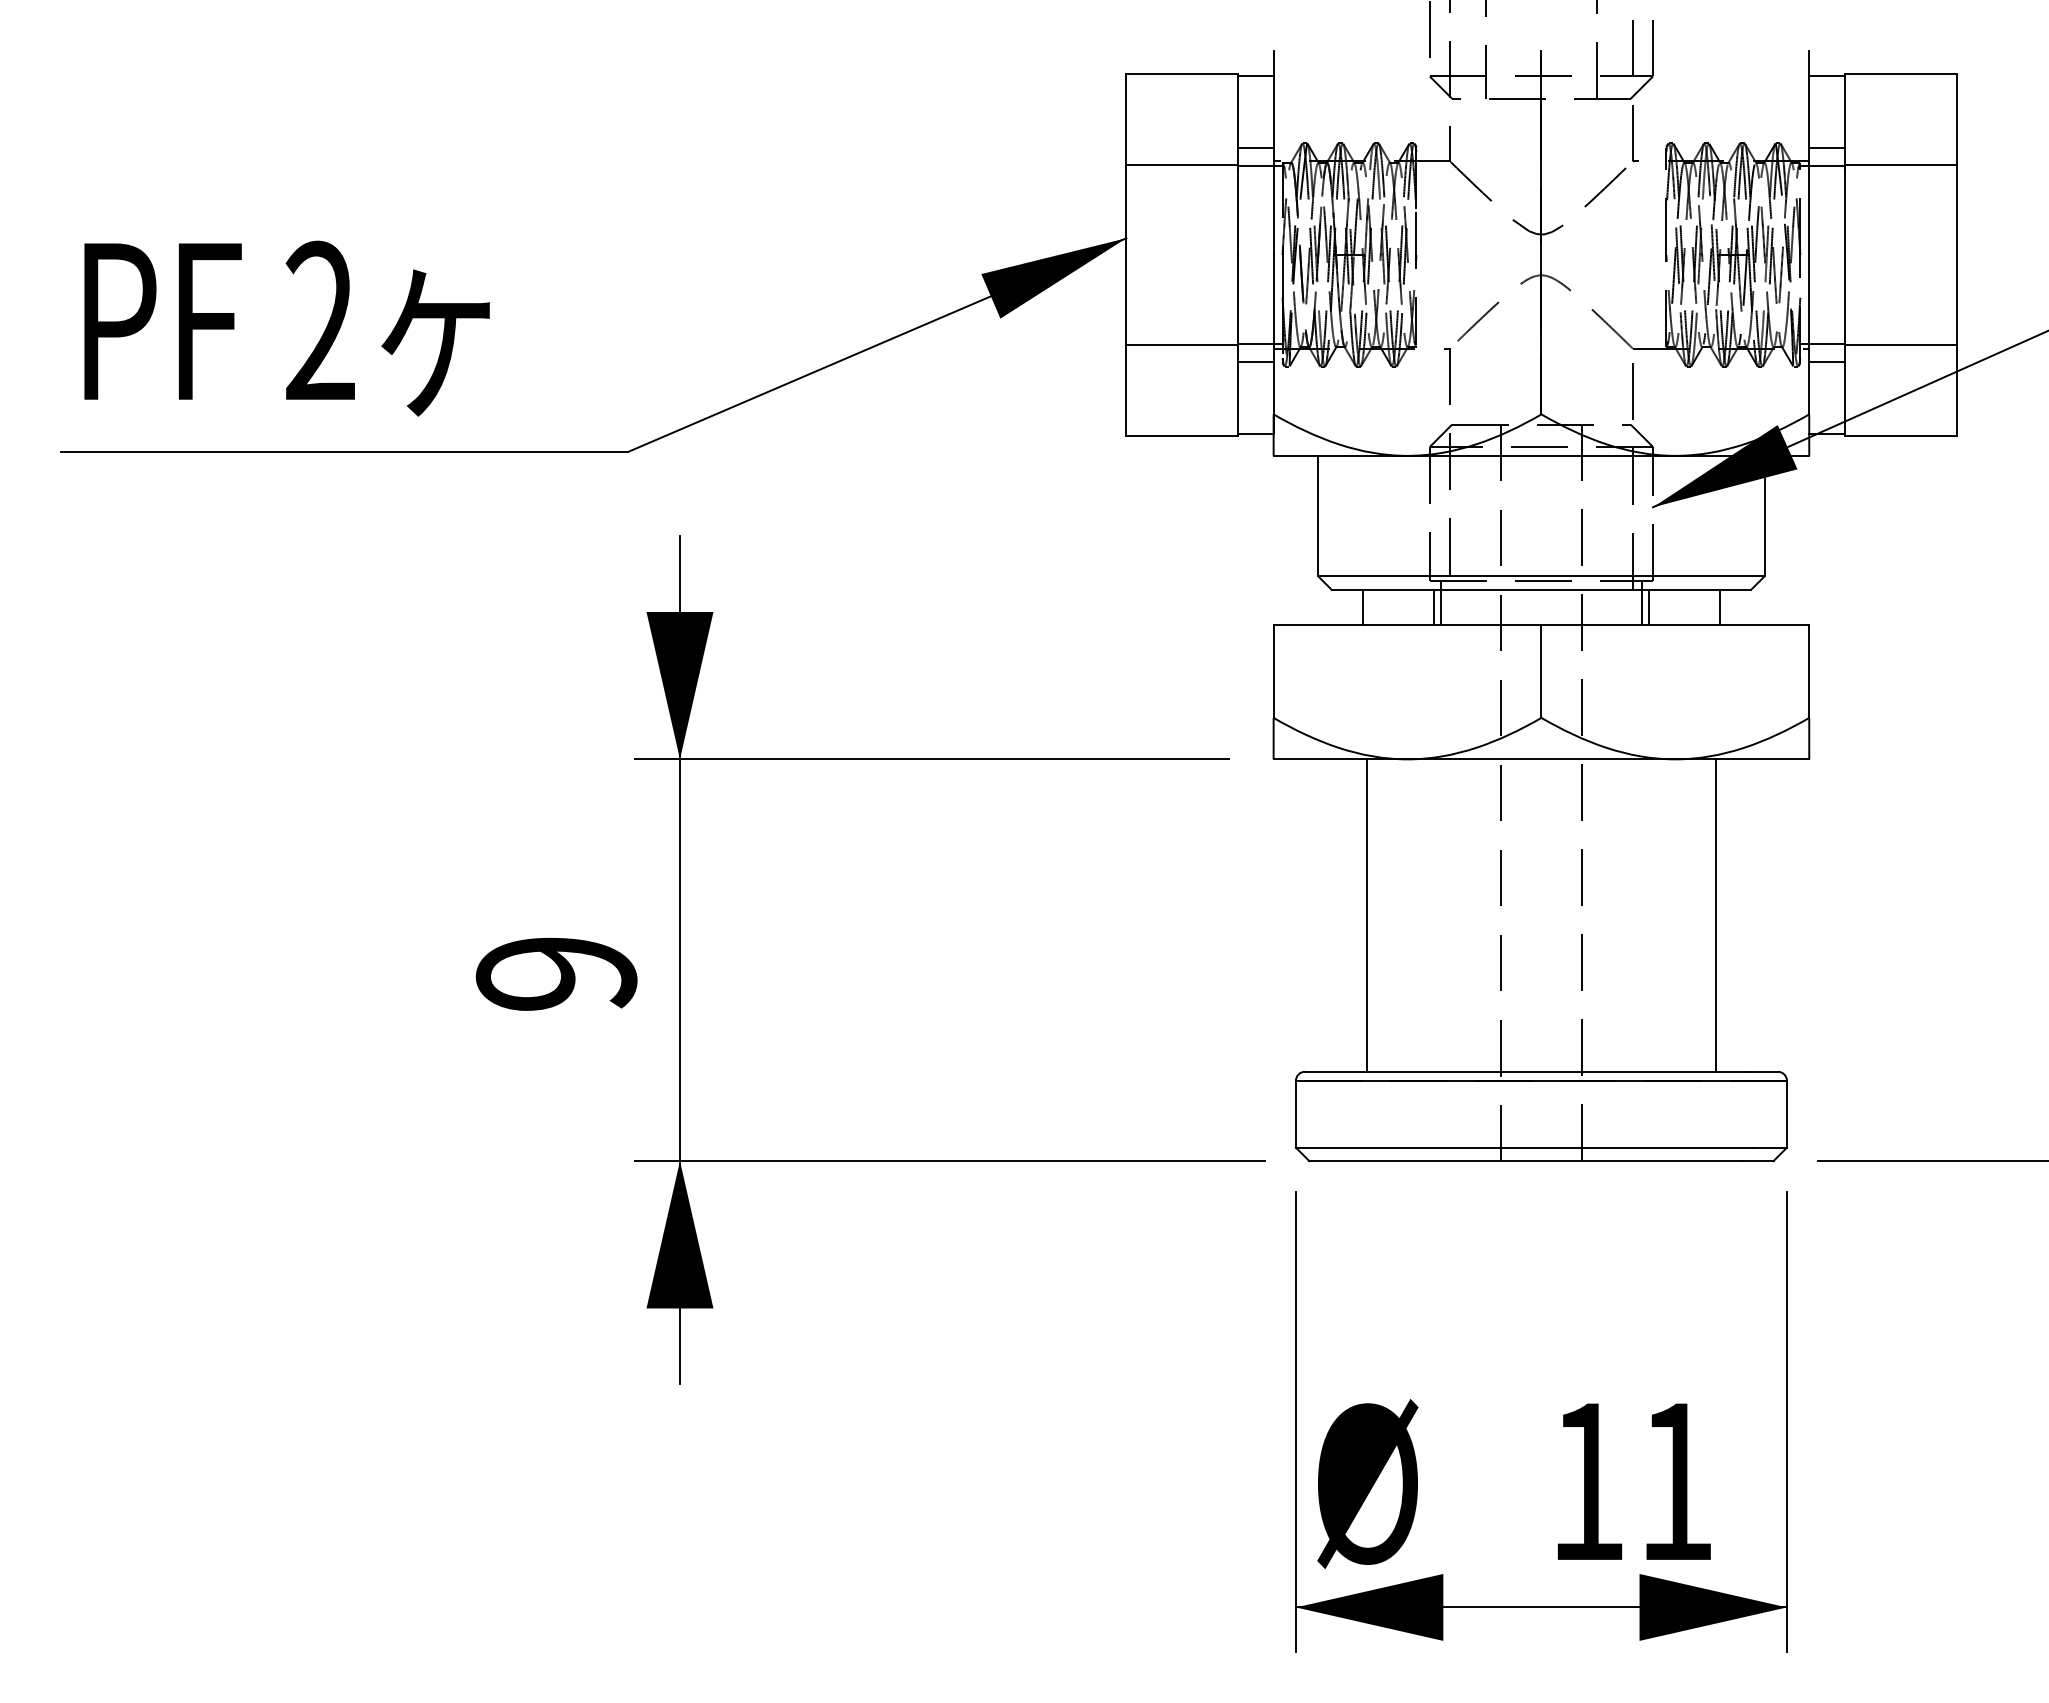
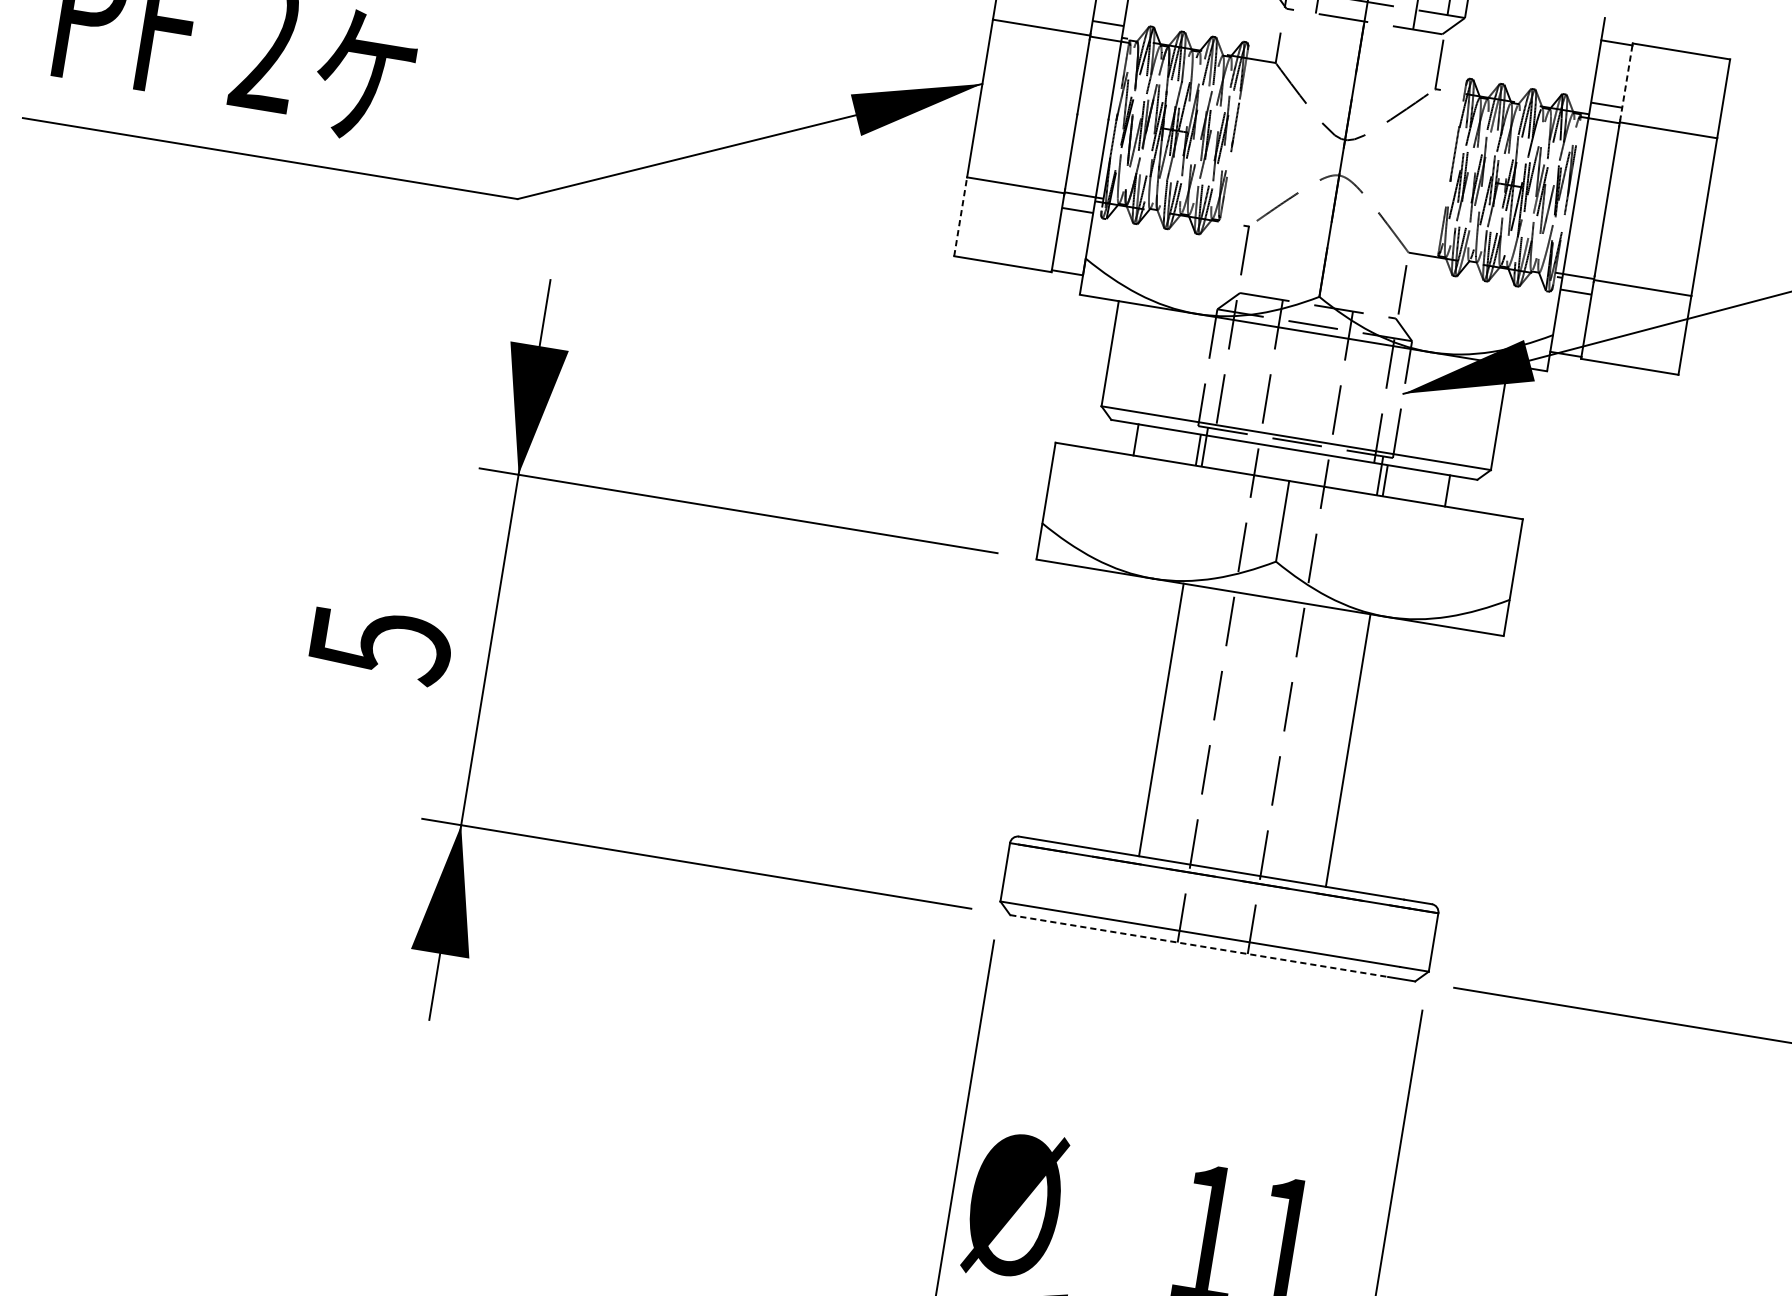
line: (1844, 119) -> (1625, 82), solid -> dashed
line: (1126, 390) -> (960, 216), solid -> dashed
line: (1367, 915) -> (1161, 719), moved
line: (1715, 915) -> (1348, 750), moved
text: (556, 975) -> (379, 645), 9 -> 5
line: (1525, 1161) -> (1198, 946), solid -> dashed

